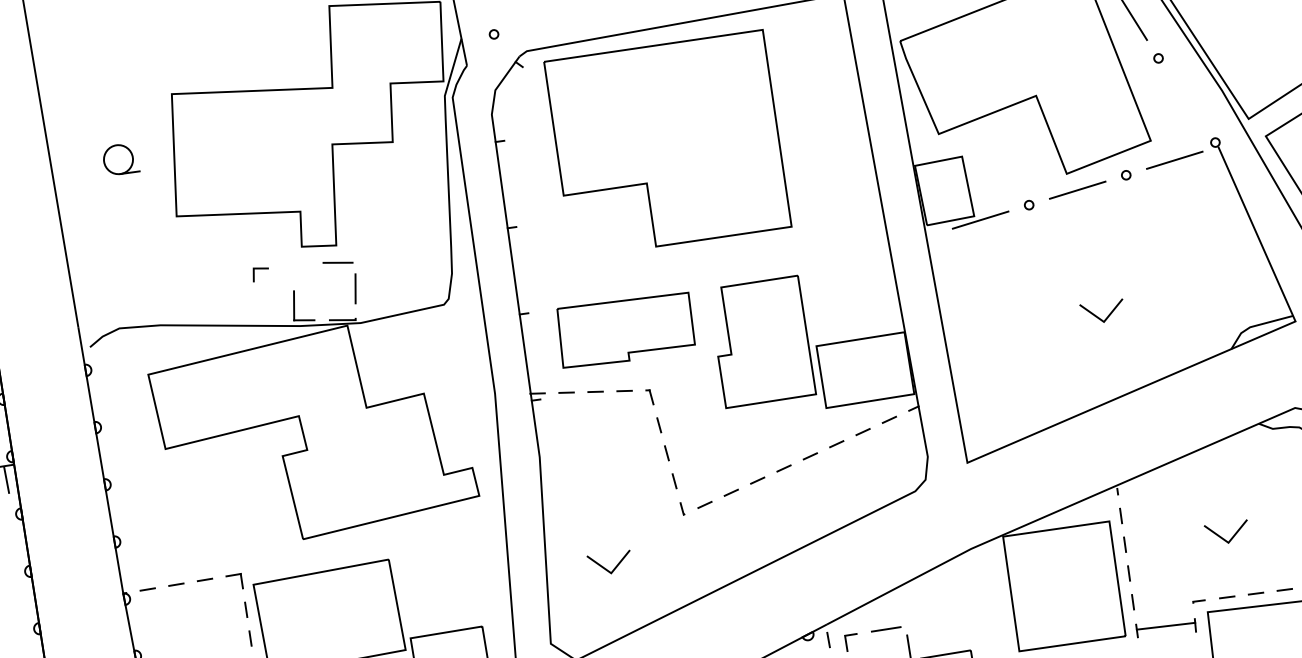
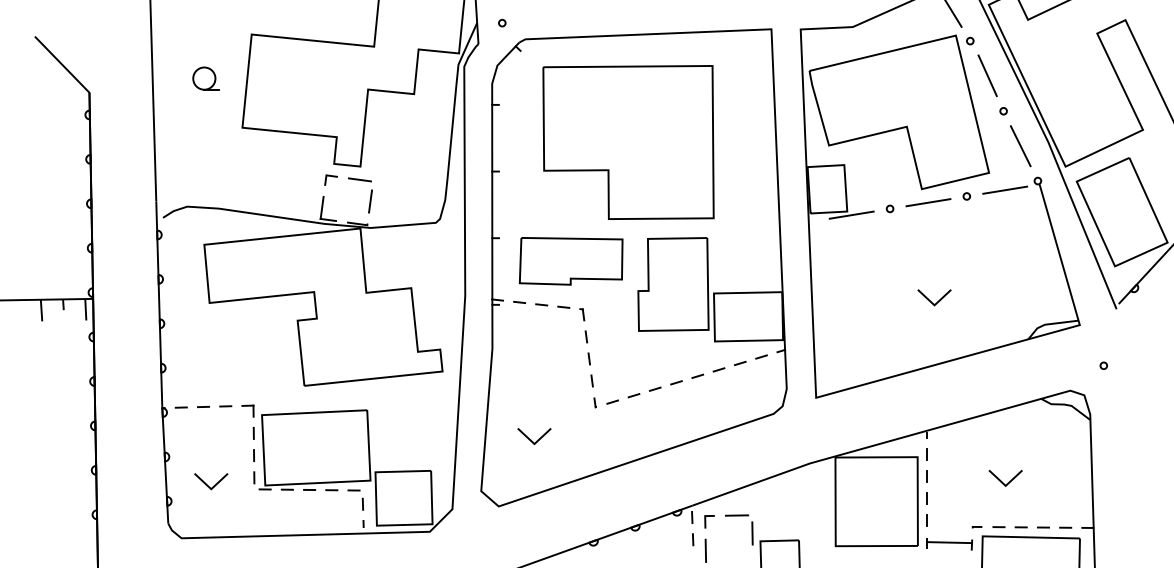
line: (1186, 100) -> (1020, 146), added
part: (667, 143) -> (628, 142), moved
line: (261, 270) -> (332, 177), moved

